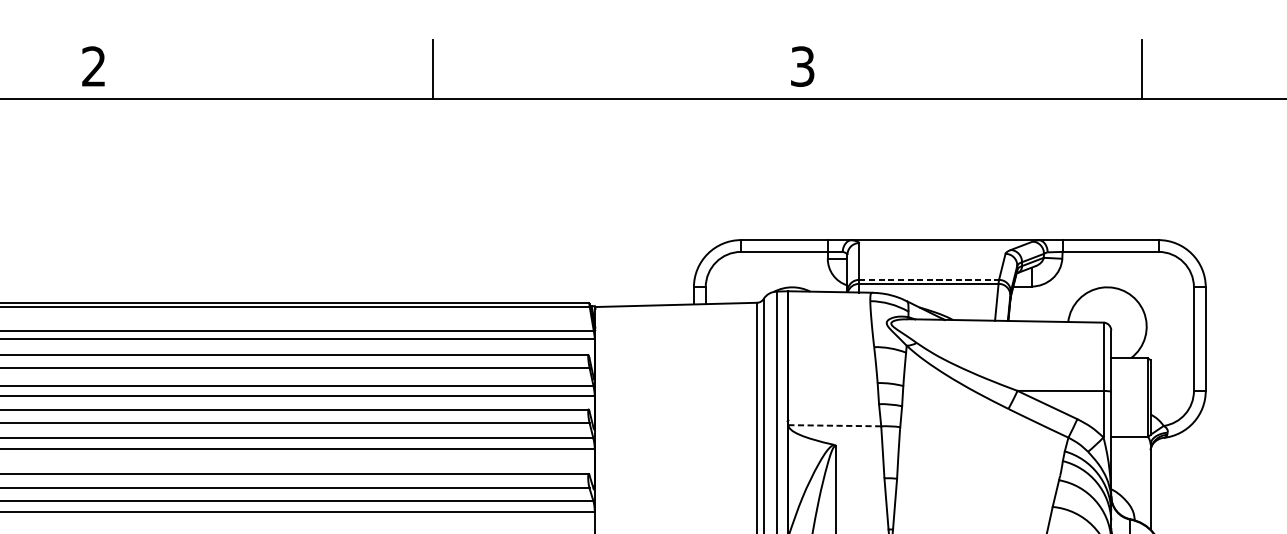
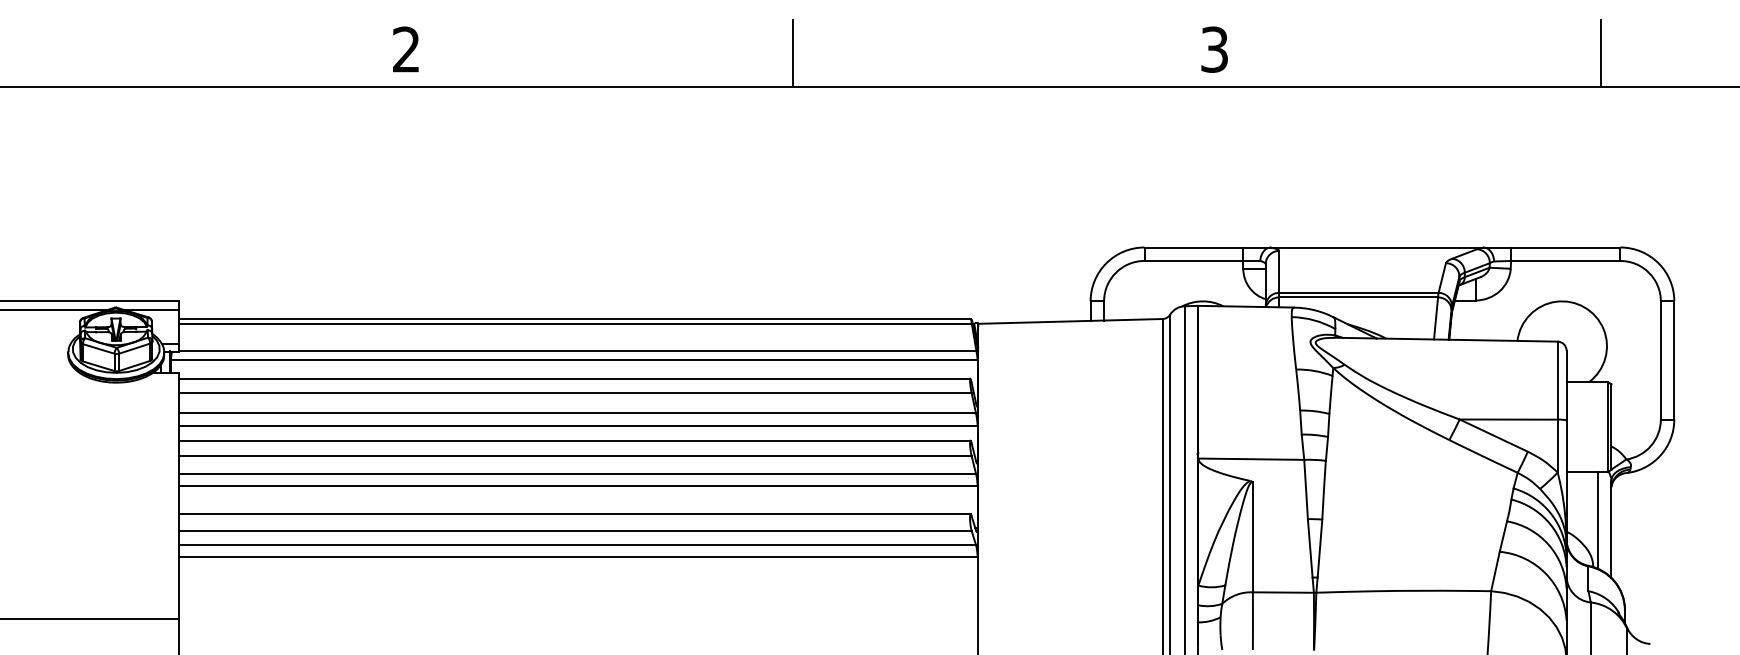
line: (928, 279) -> (1358, 292), dashed -> solid
line: (834, 425) -> (1251, 459), dashed -> solid
line: (1138, 479) -> (1597, 520), added

